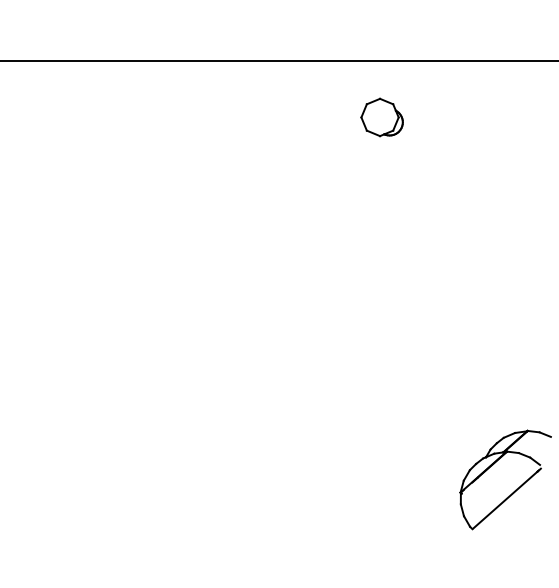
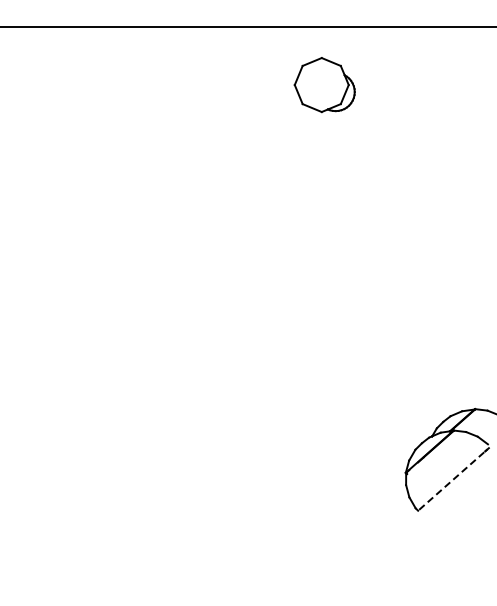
part: (381, 117) -> (324, 85), size x1.4
line: (505, 499) -> (452, 480), solid -> dashed

